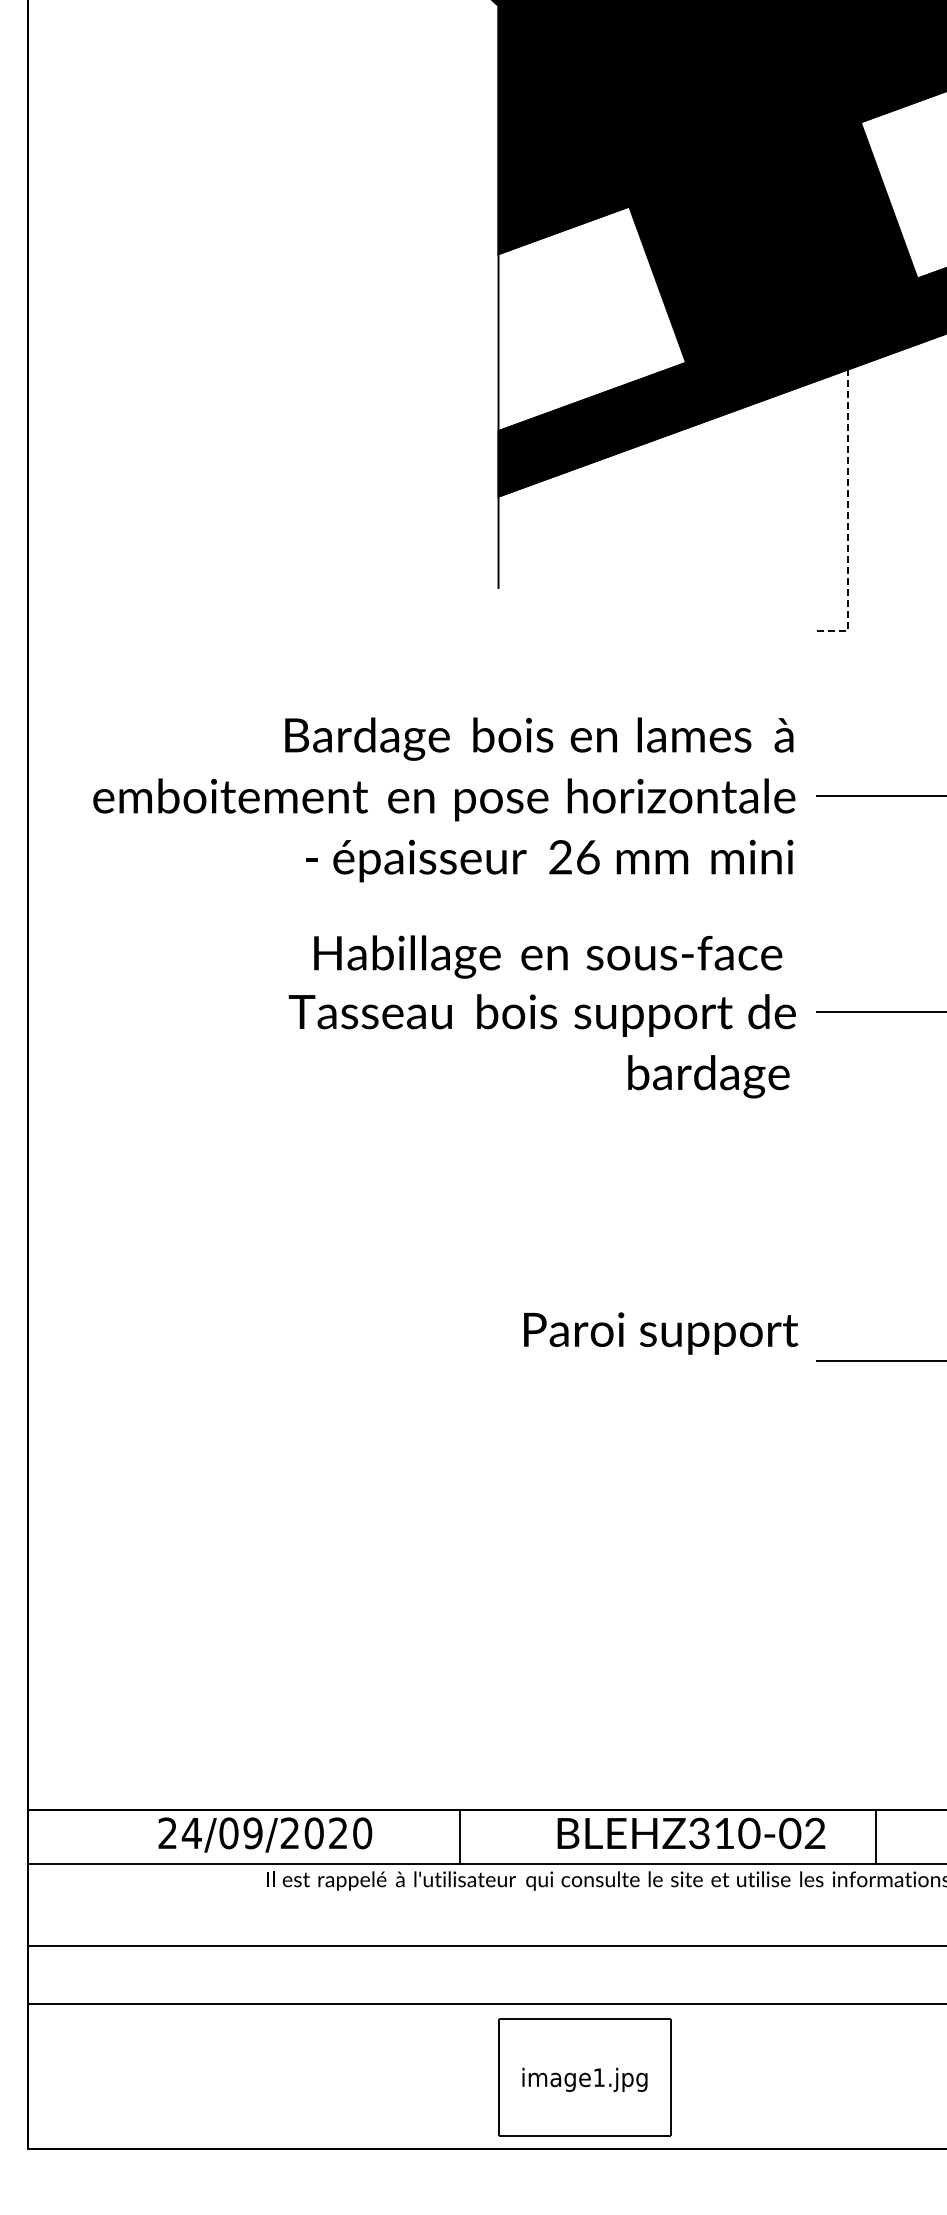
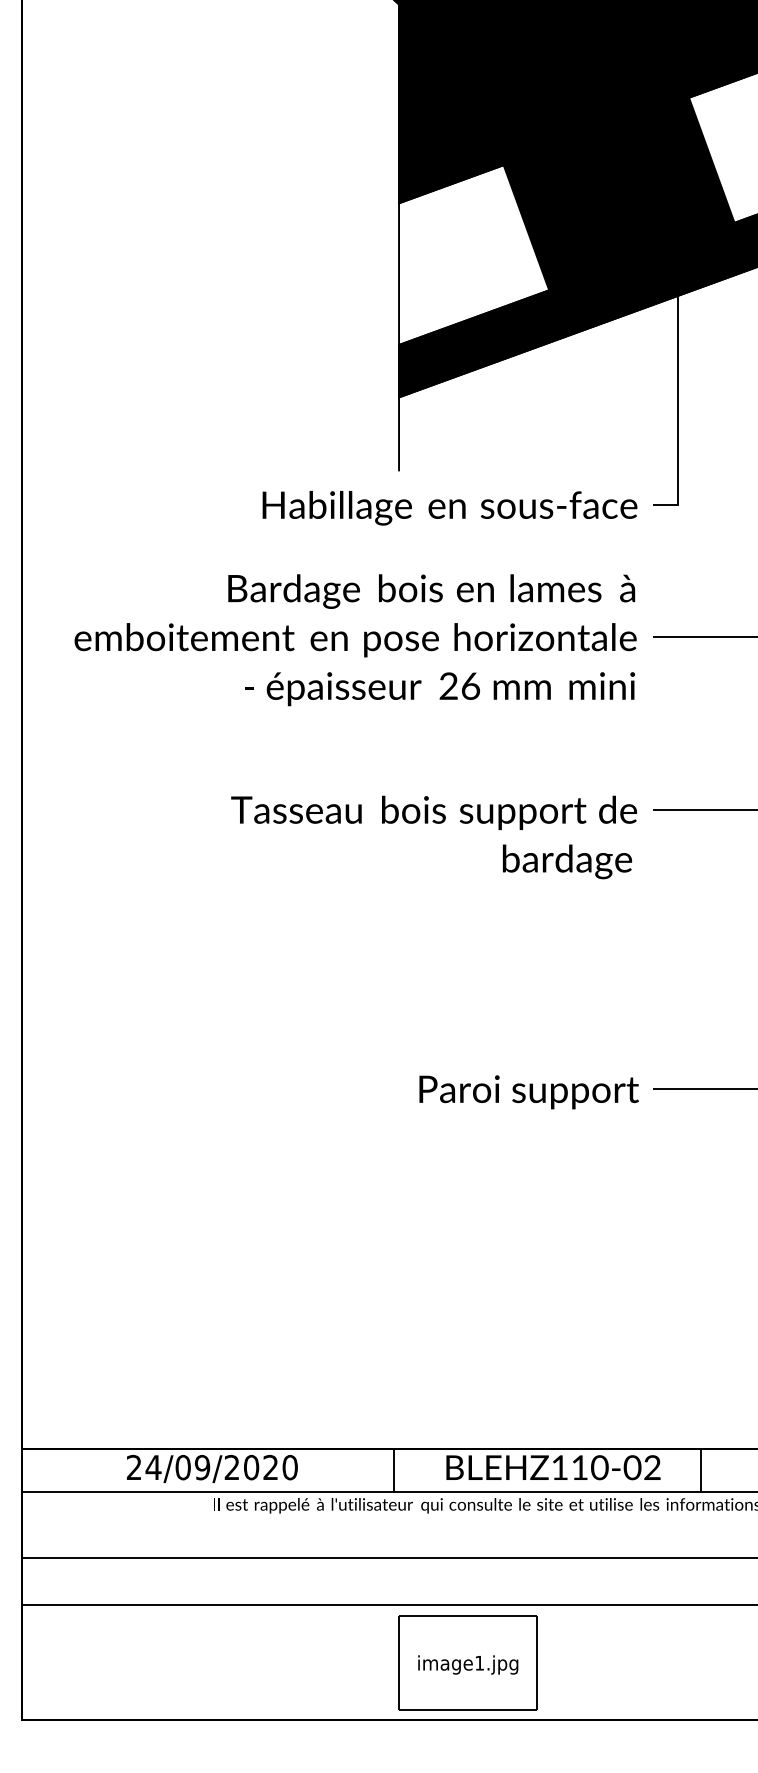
line: (847, 495) -> (678, 396), dashed -> solid
text: (548, 956) -> (450, 507), moved
text: (661, 1333) -> (529, 1092), moved
text: (699, 1833) -> (559, 1467), \c16711848;BLEHZ310-02 -> \c16711848;BLEHZ110-02
line: (459, 1837) -> (393, 1470), moved

